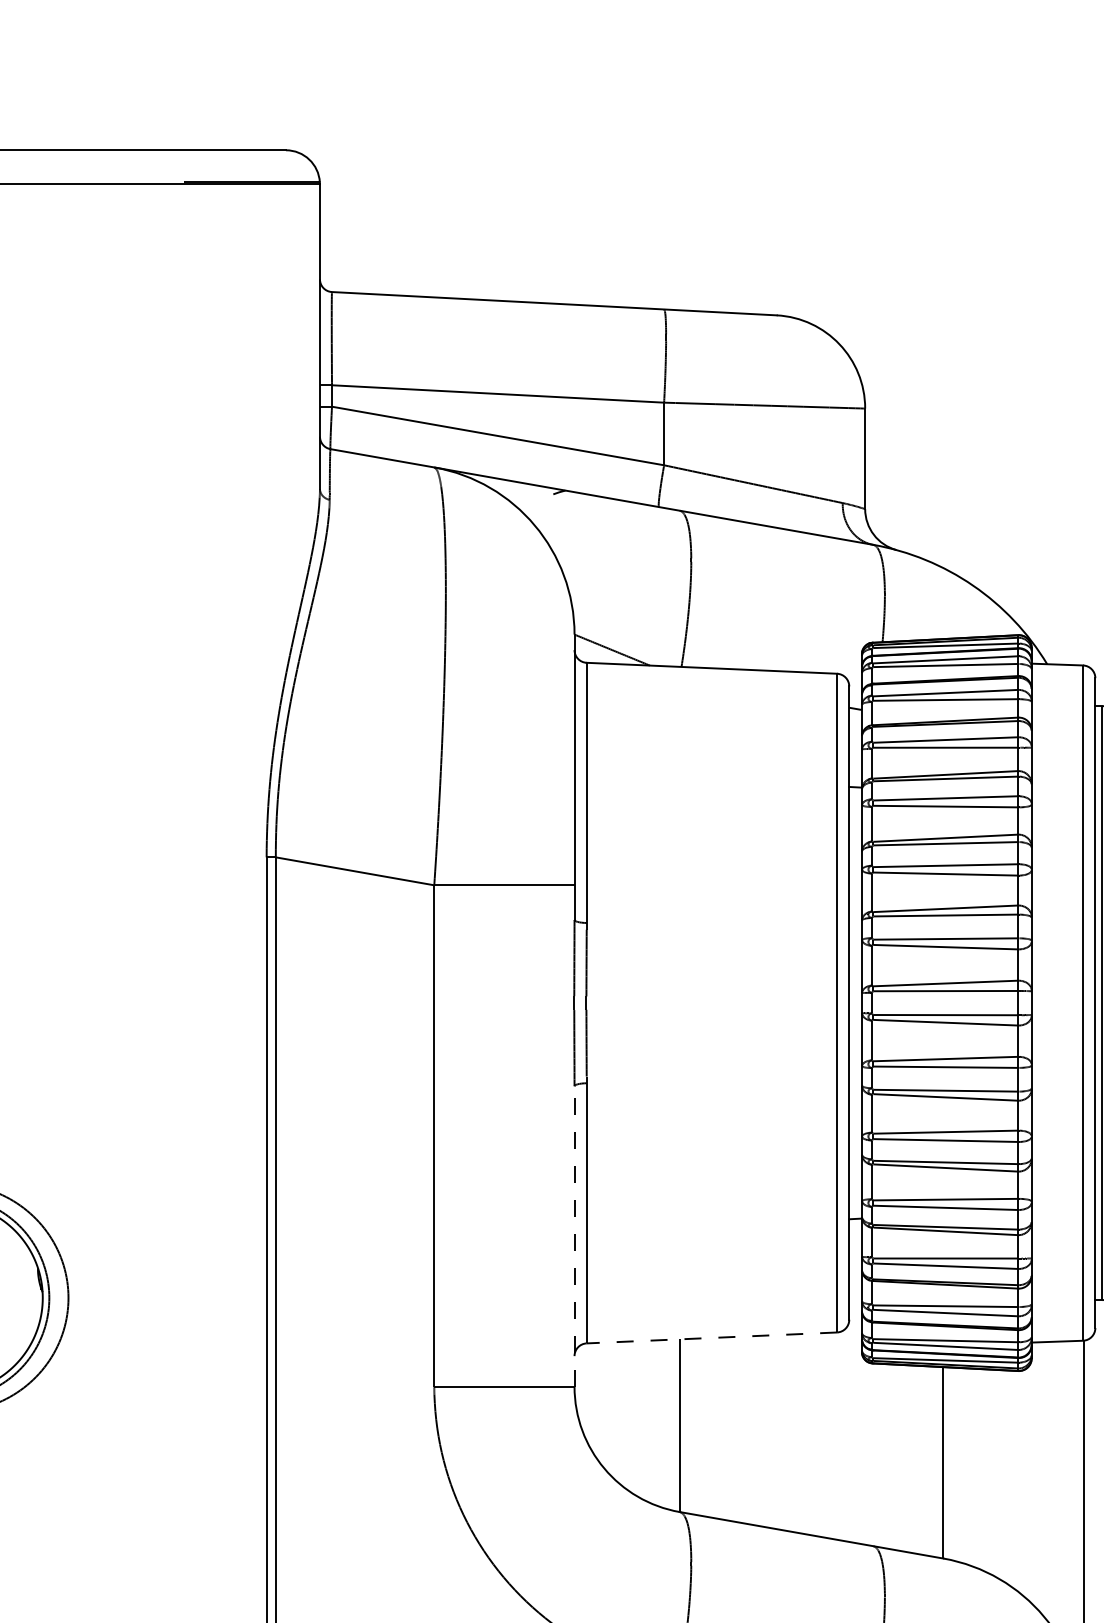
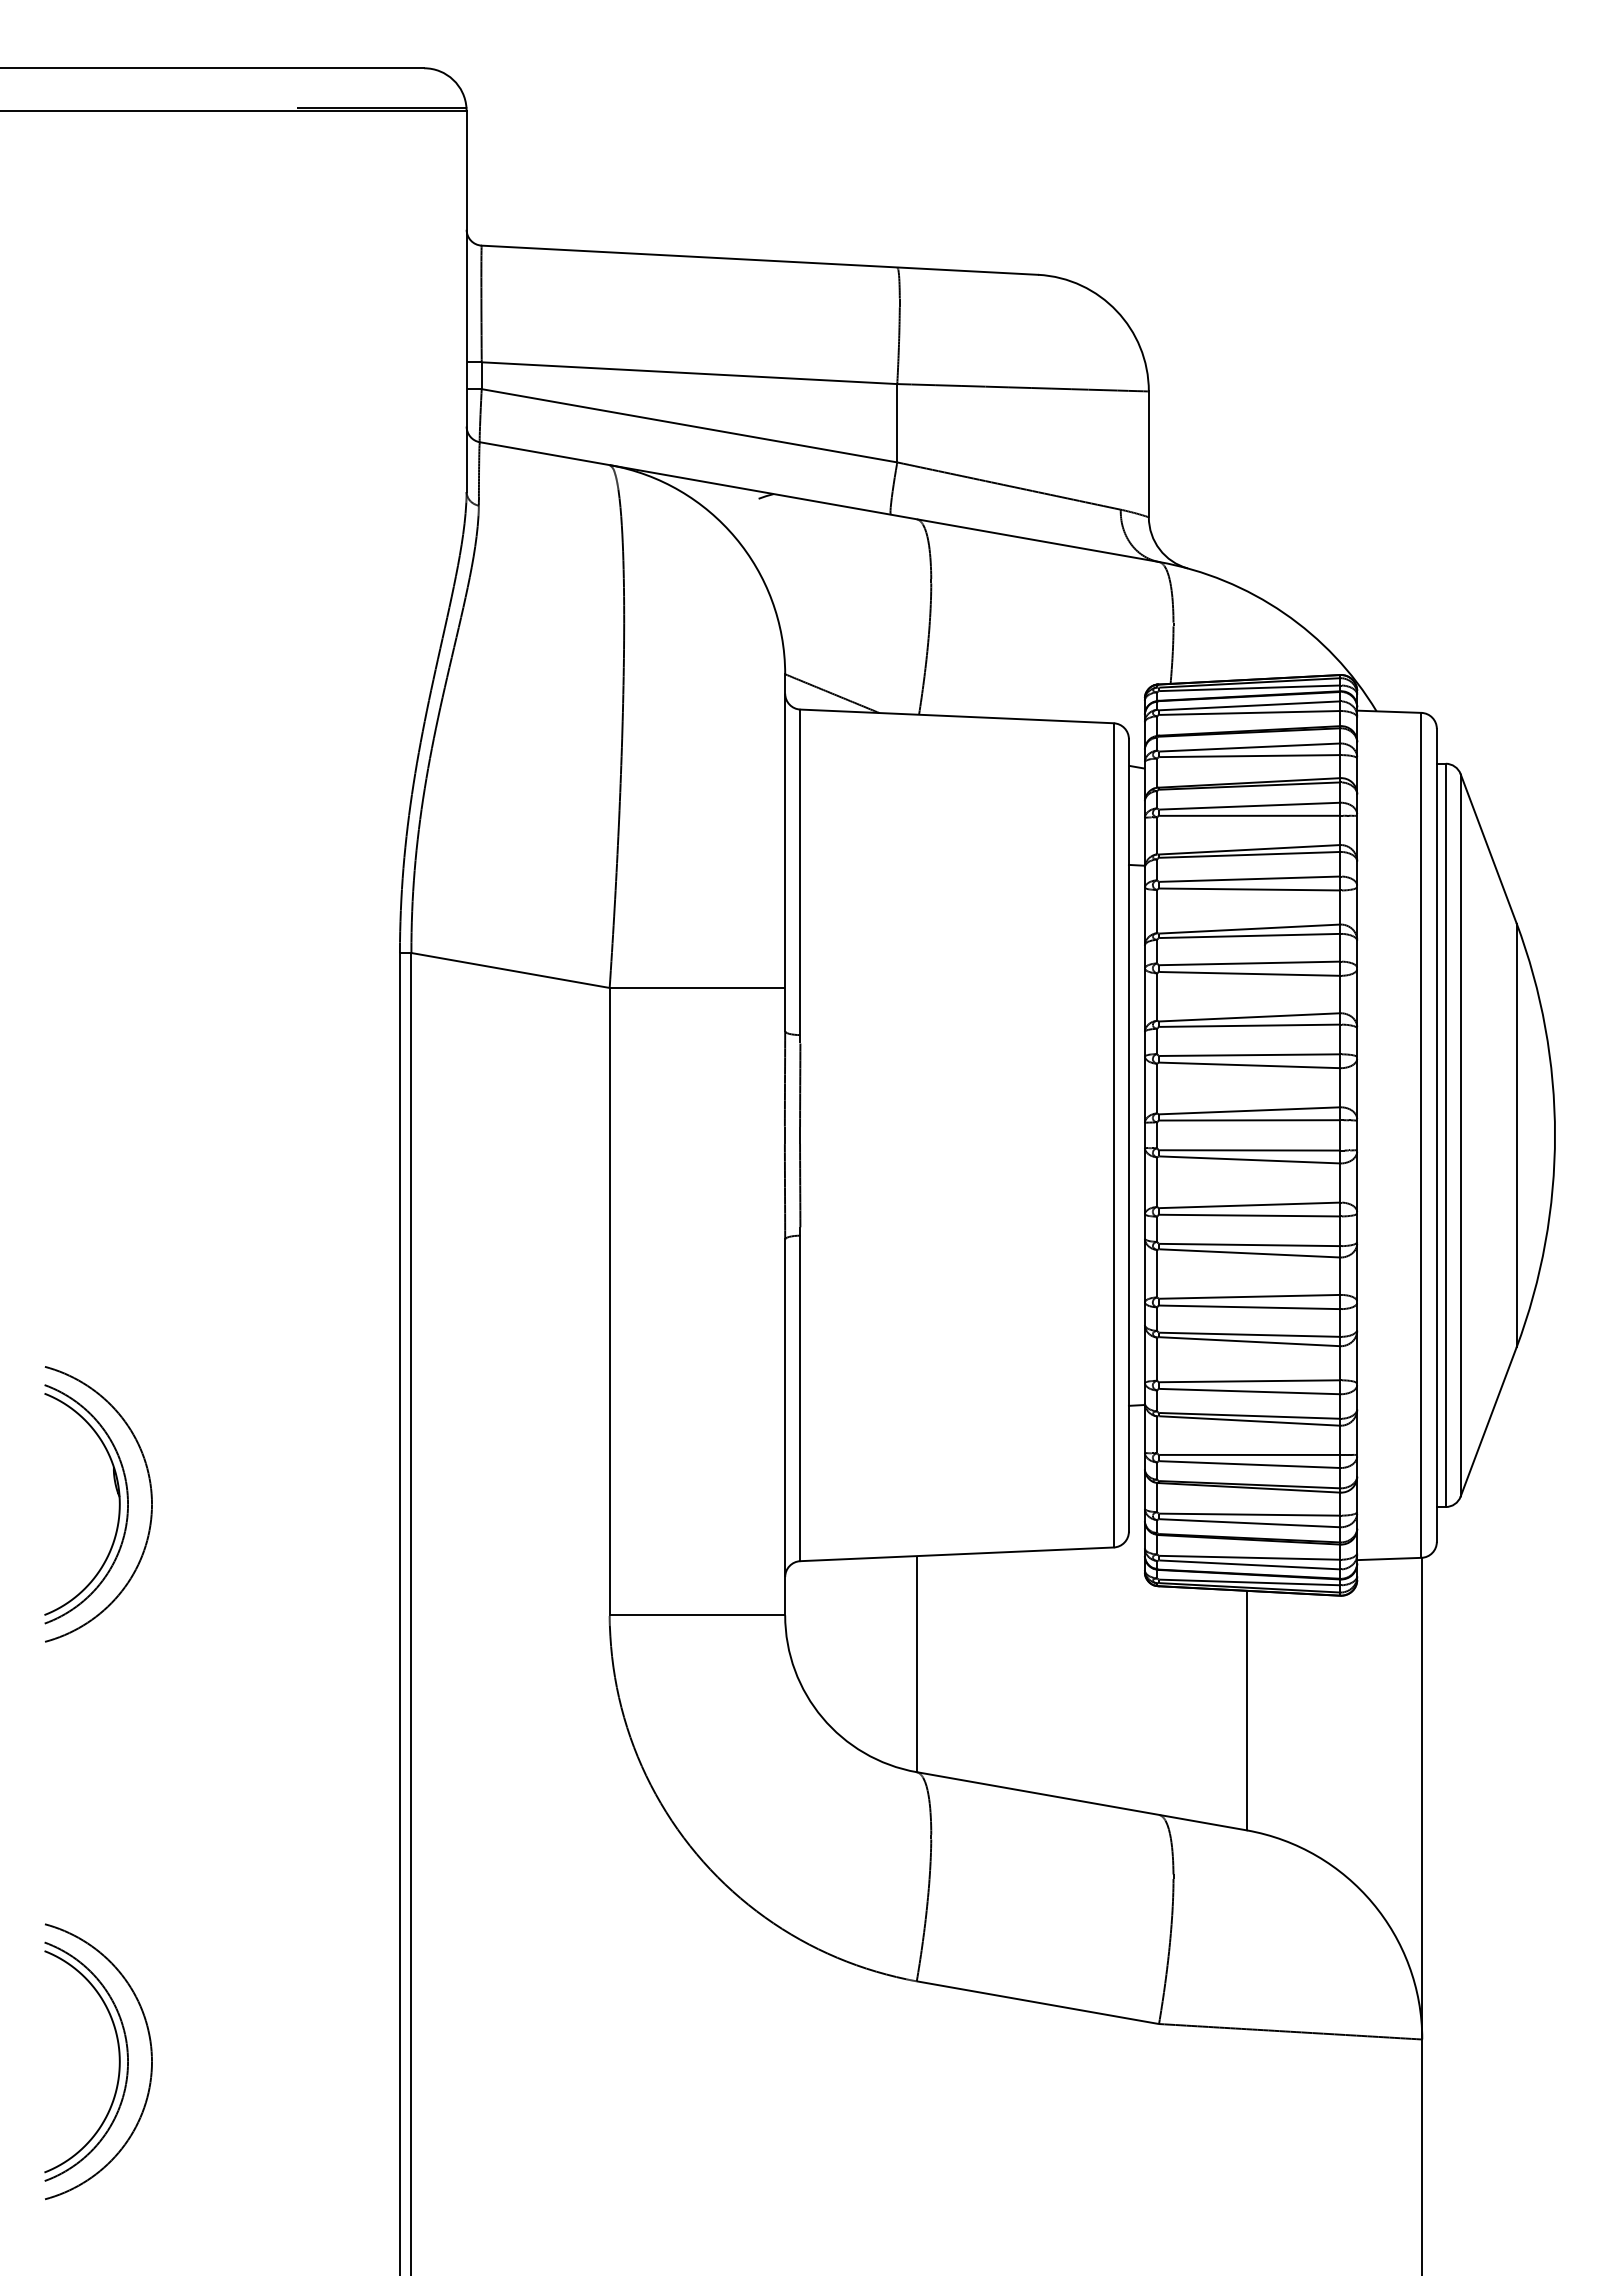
line: (574, 1236) -> (785, 1427), dashed -> solid
line: (712, 1338) -> (957, 1554), dashed -> solid

